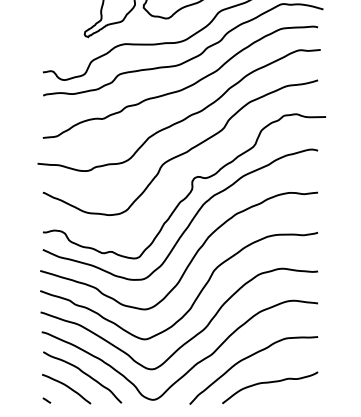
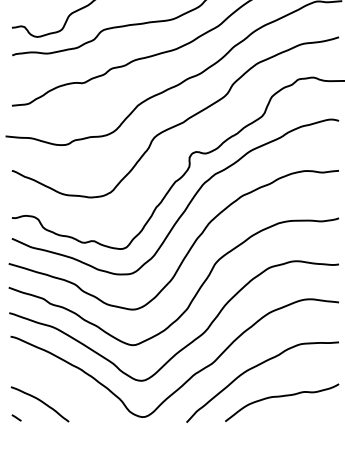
curve: (84, 374) -> (61, 386), removed

